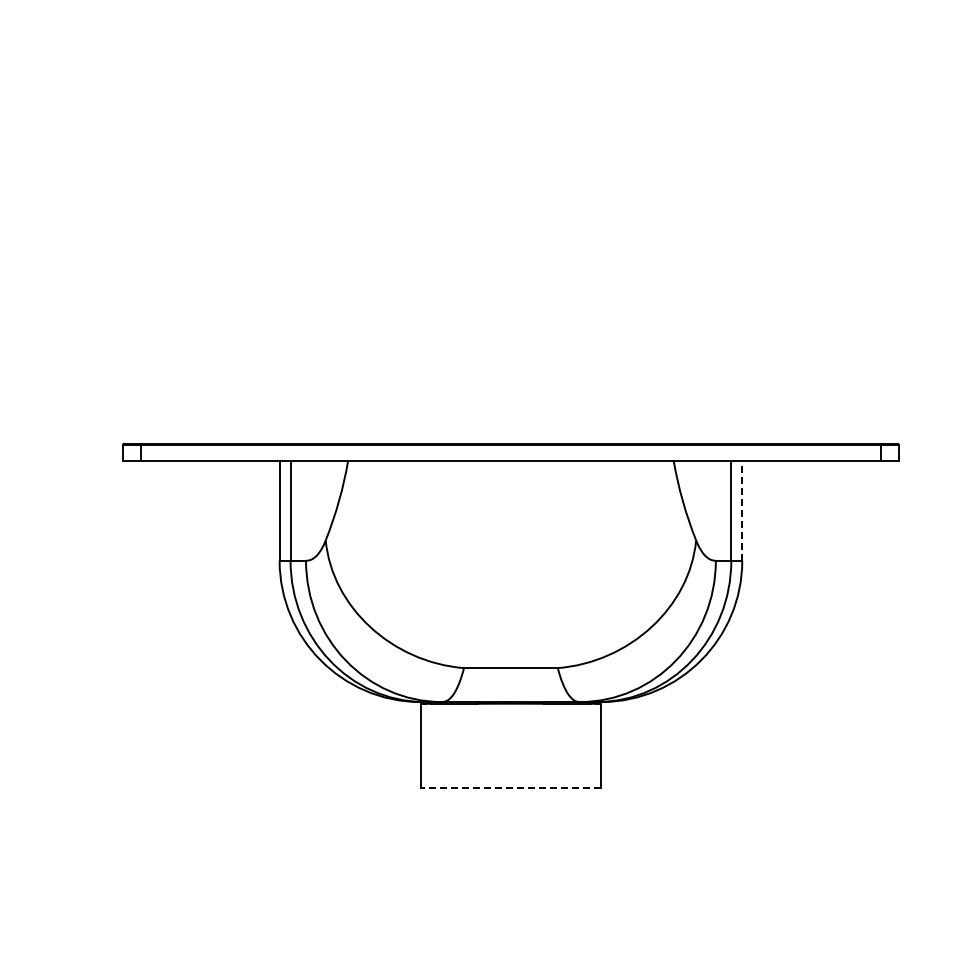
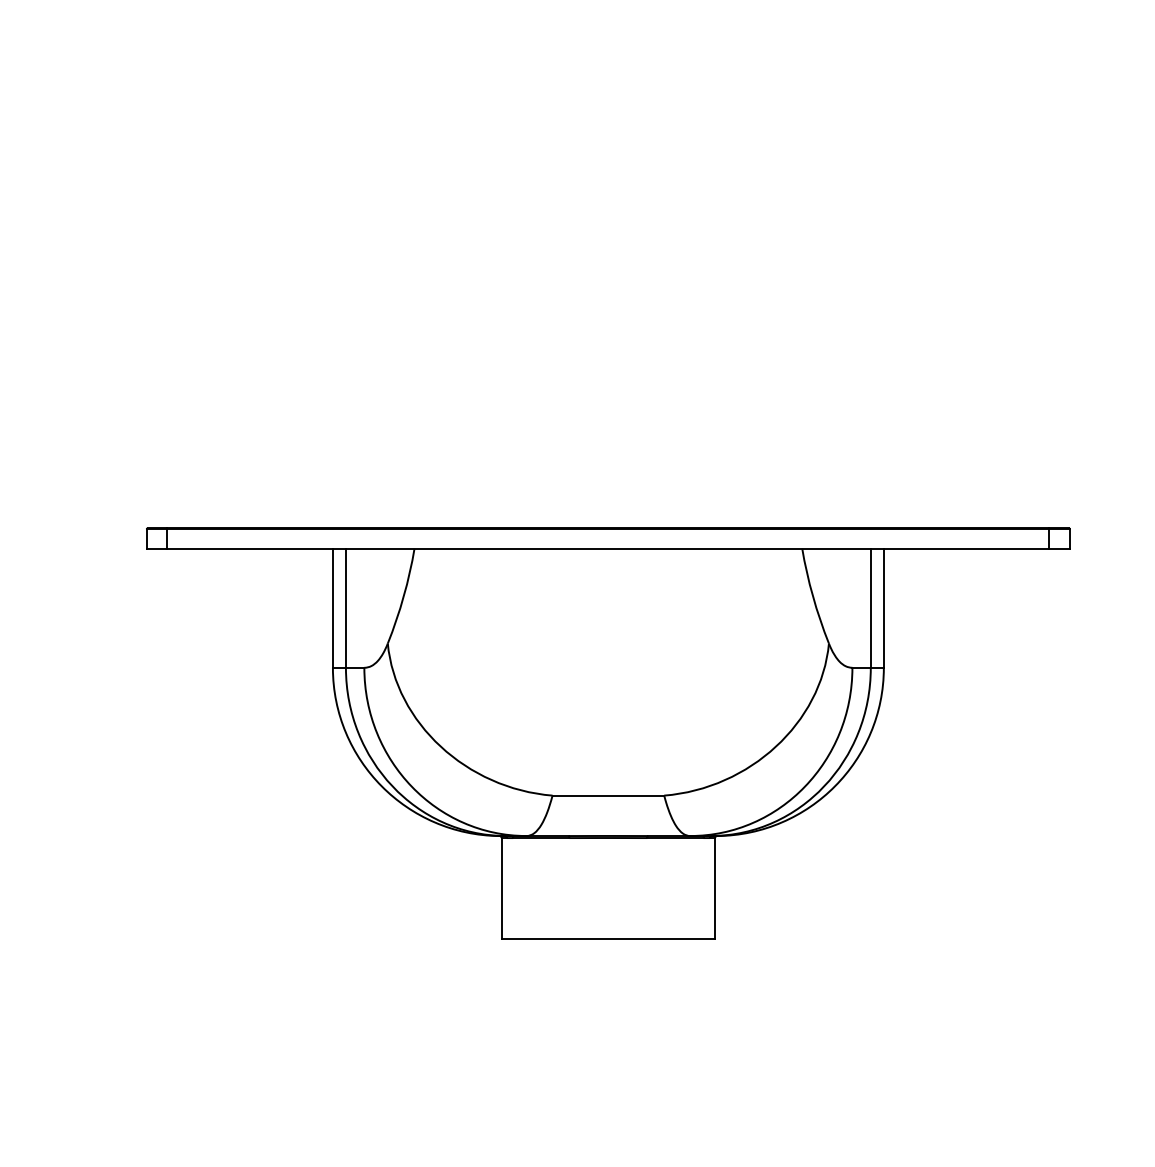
line: (742, 510) -> (884, 607), dashed -> solid
line: (510, 788) -> (607, 938), dashed -> solid

